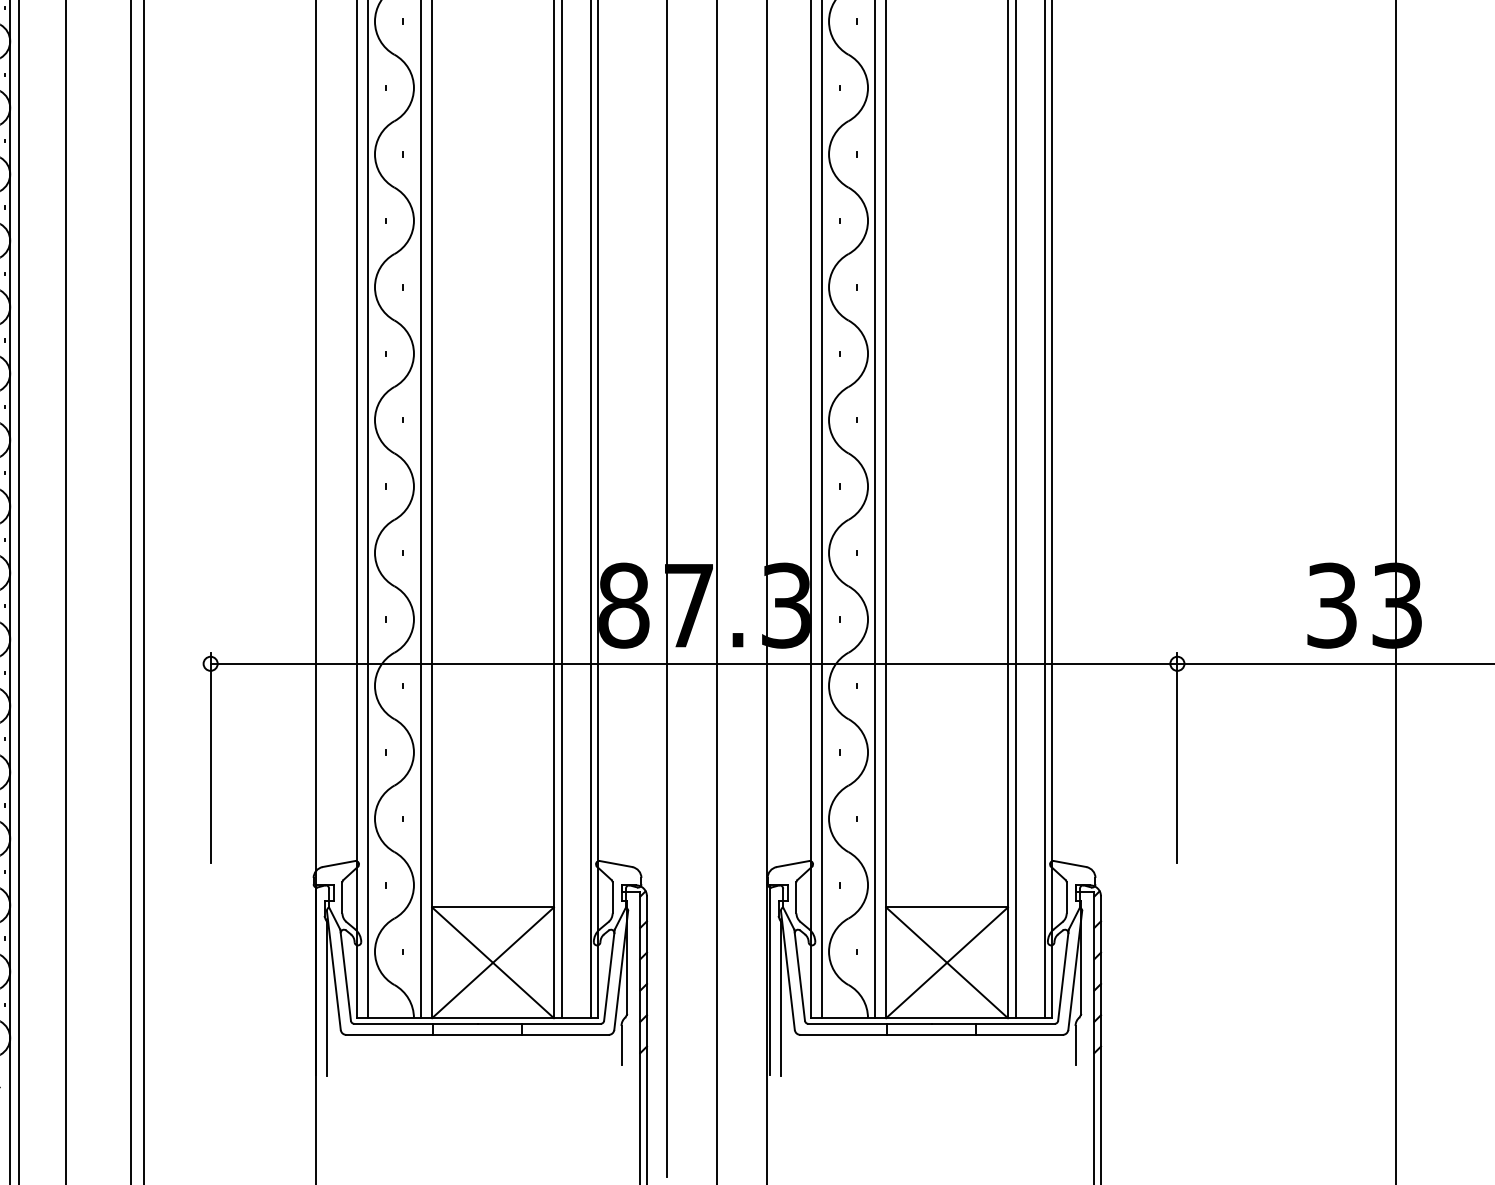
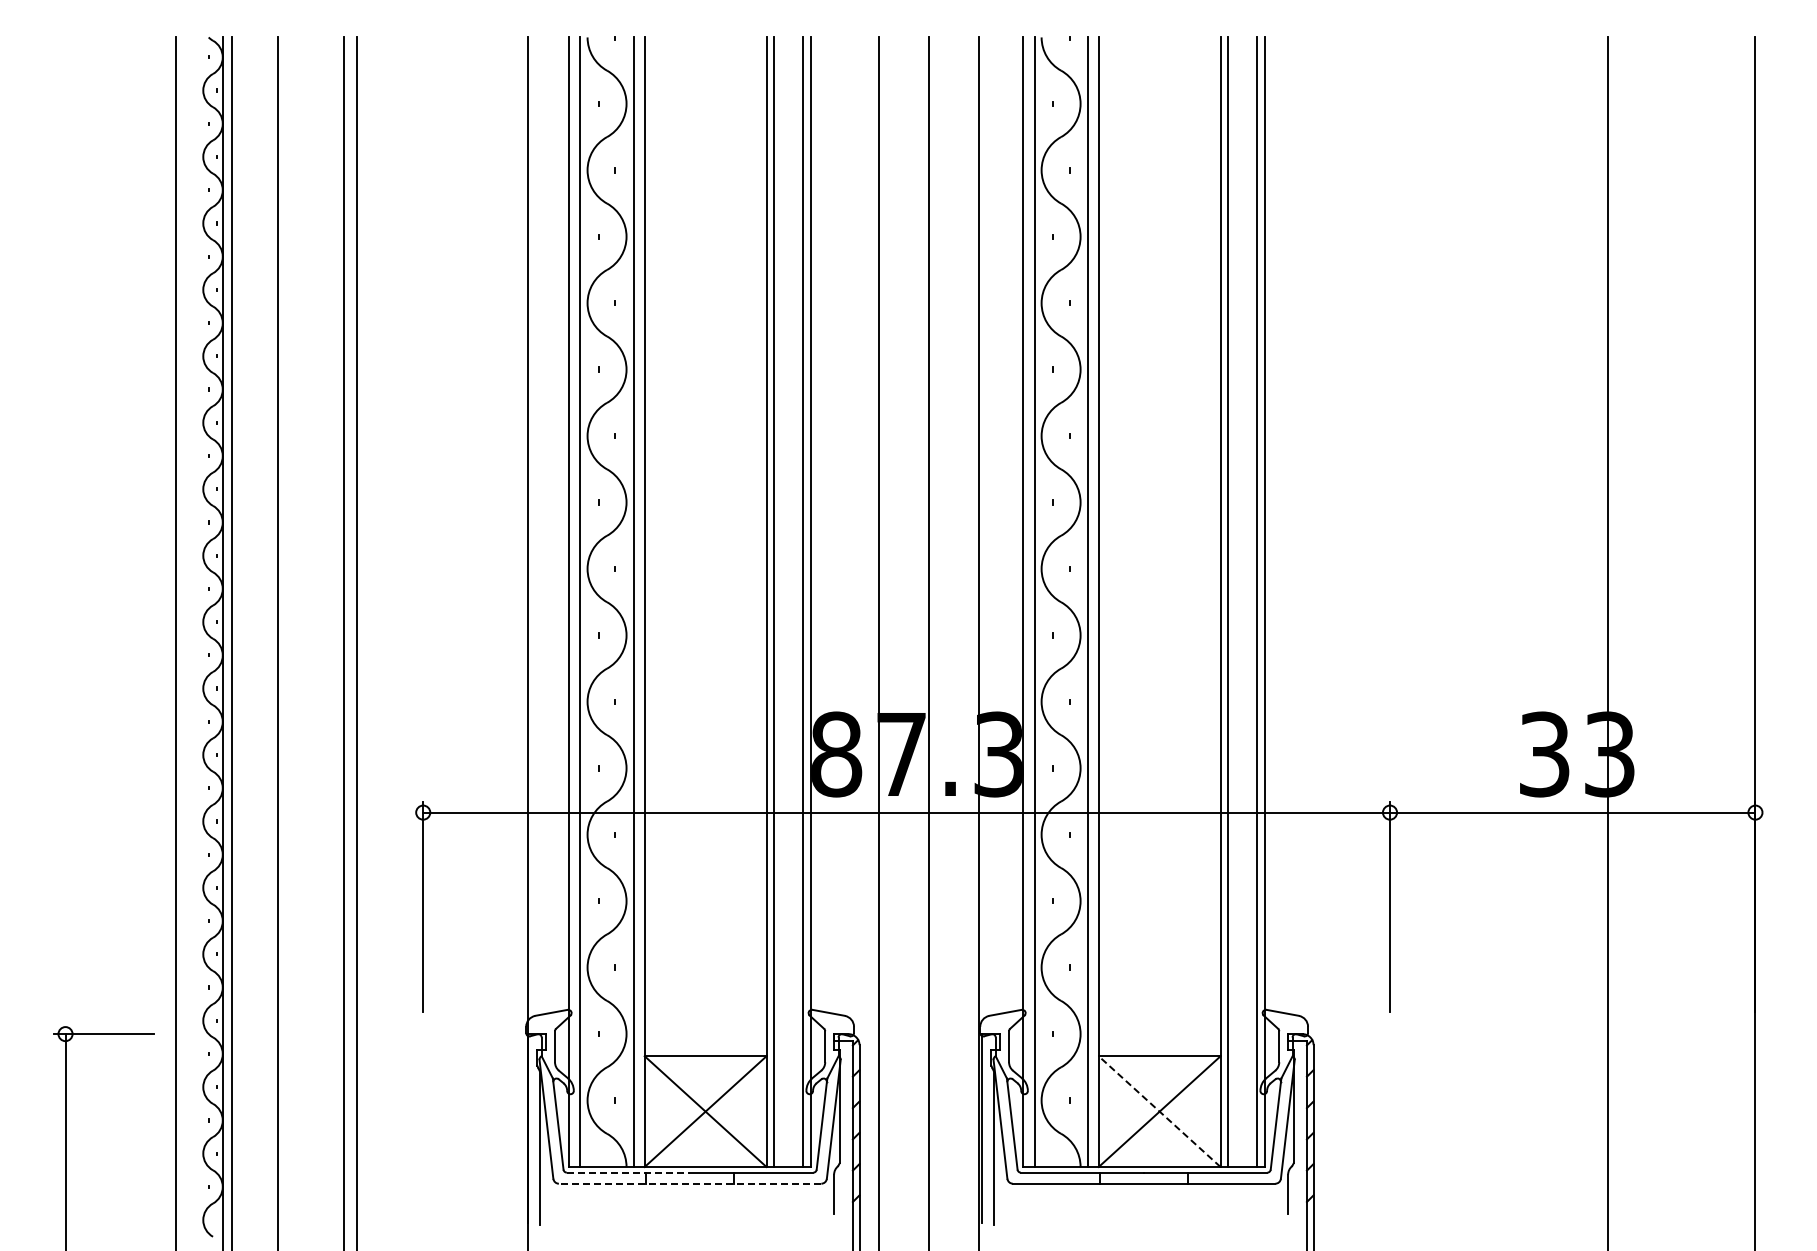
line: (946, 962) -> (1159, 1111), solid -> dashed
line: (415, 1023) -> (628, 1172), solid -> dashed
line: (476, 1034) -> (689, 1183), solid -> dashed

